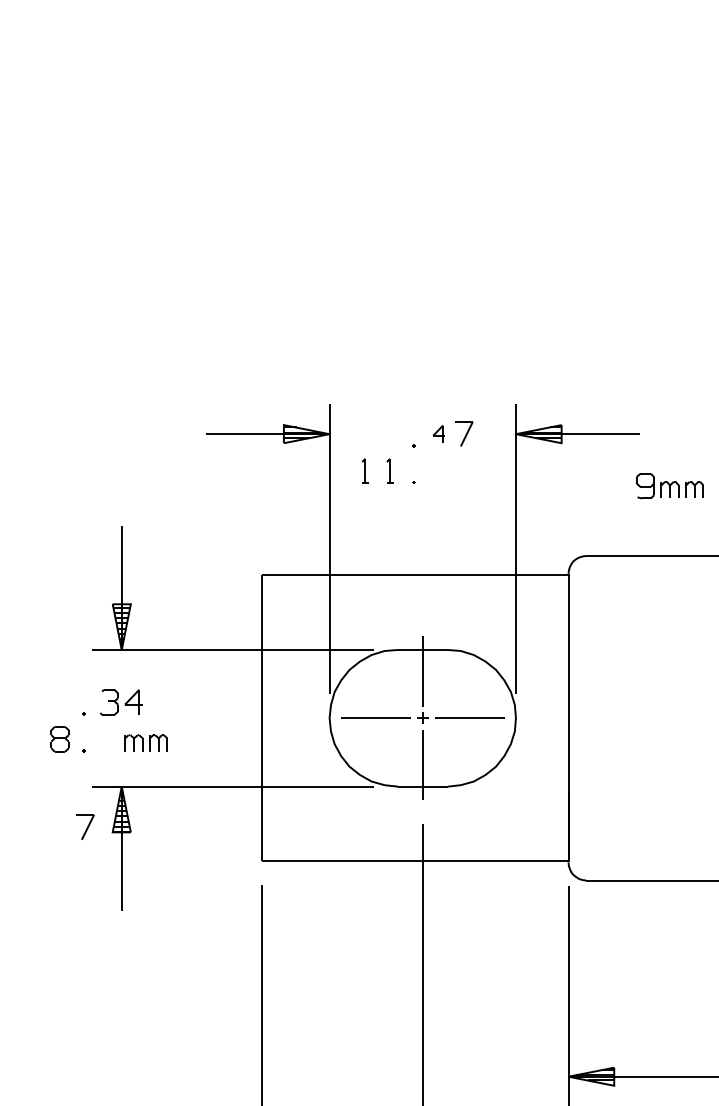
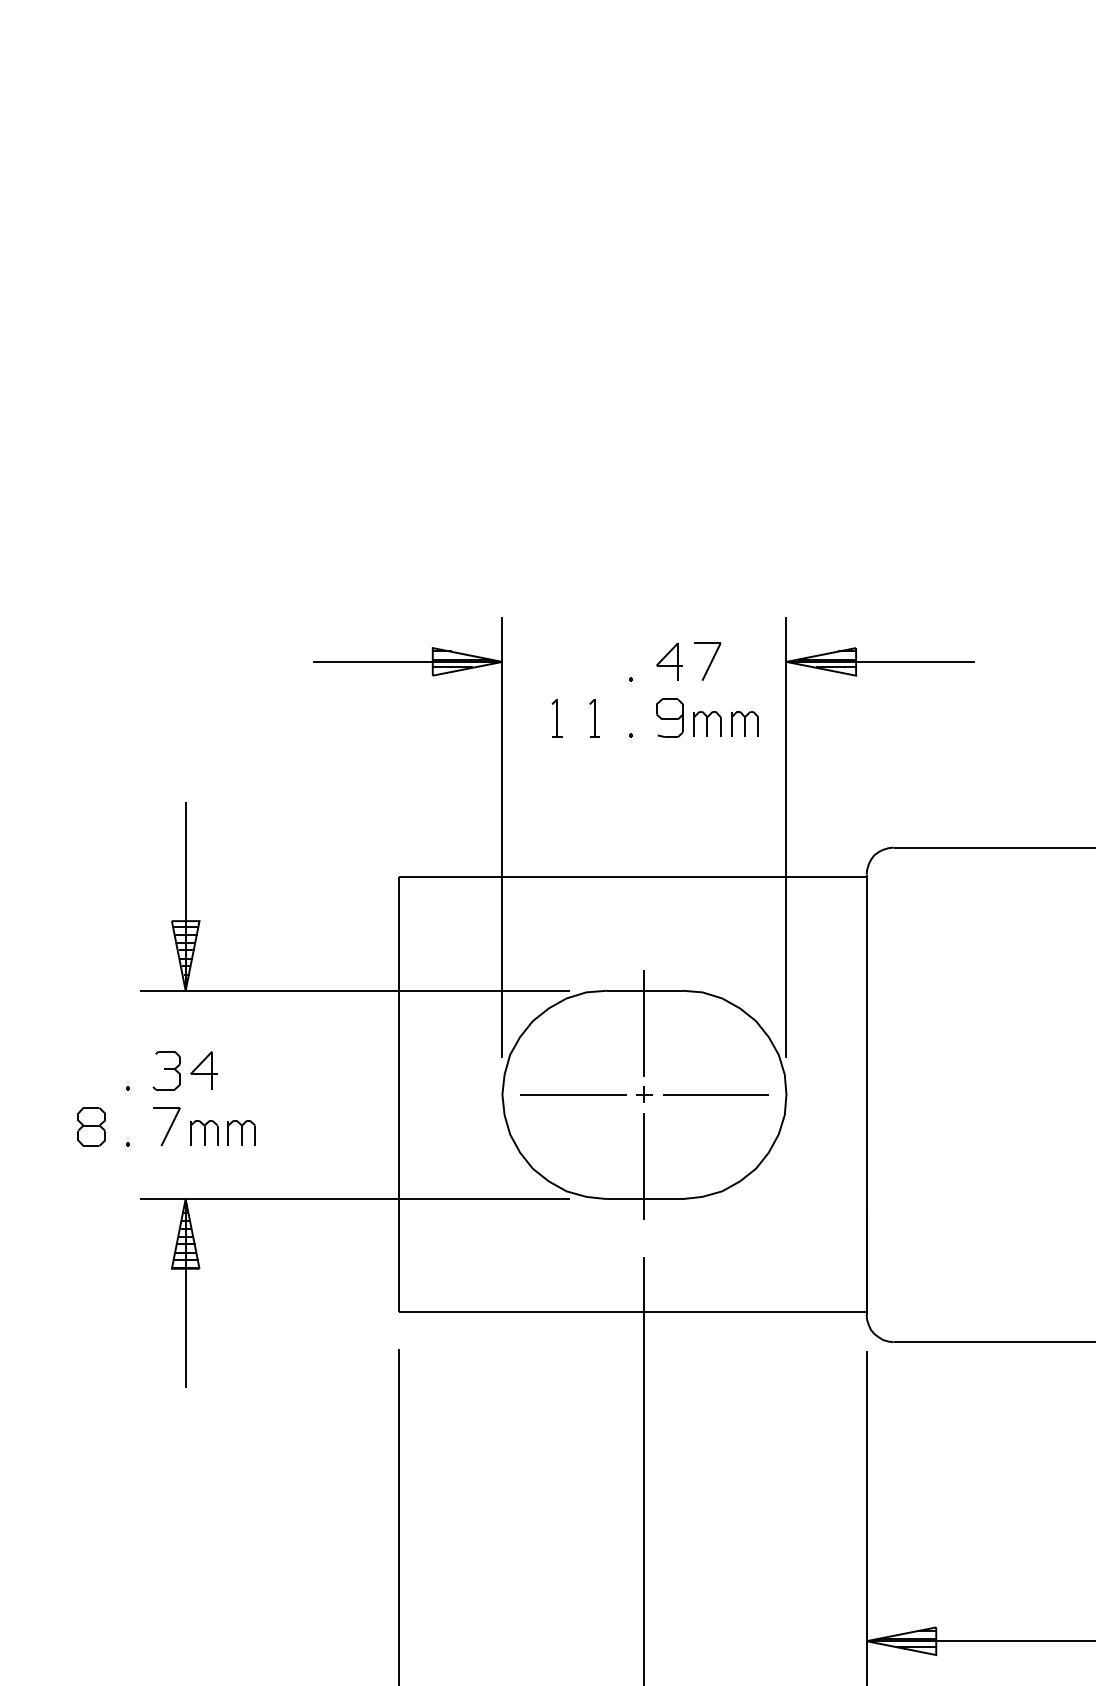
part: (438, 433) -> (668, 660), size x1.43
part: (669, 486) -> (706, 718), moved
part: (85, 826) -> (166, 1125), moved

